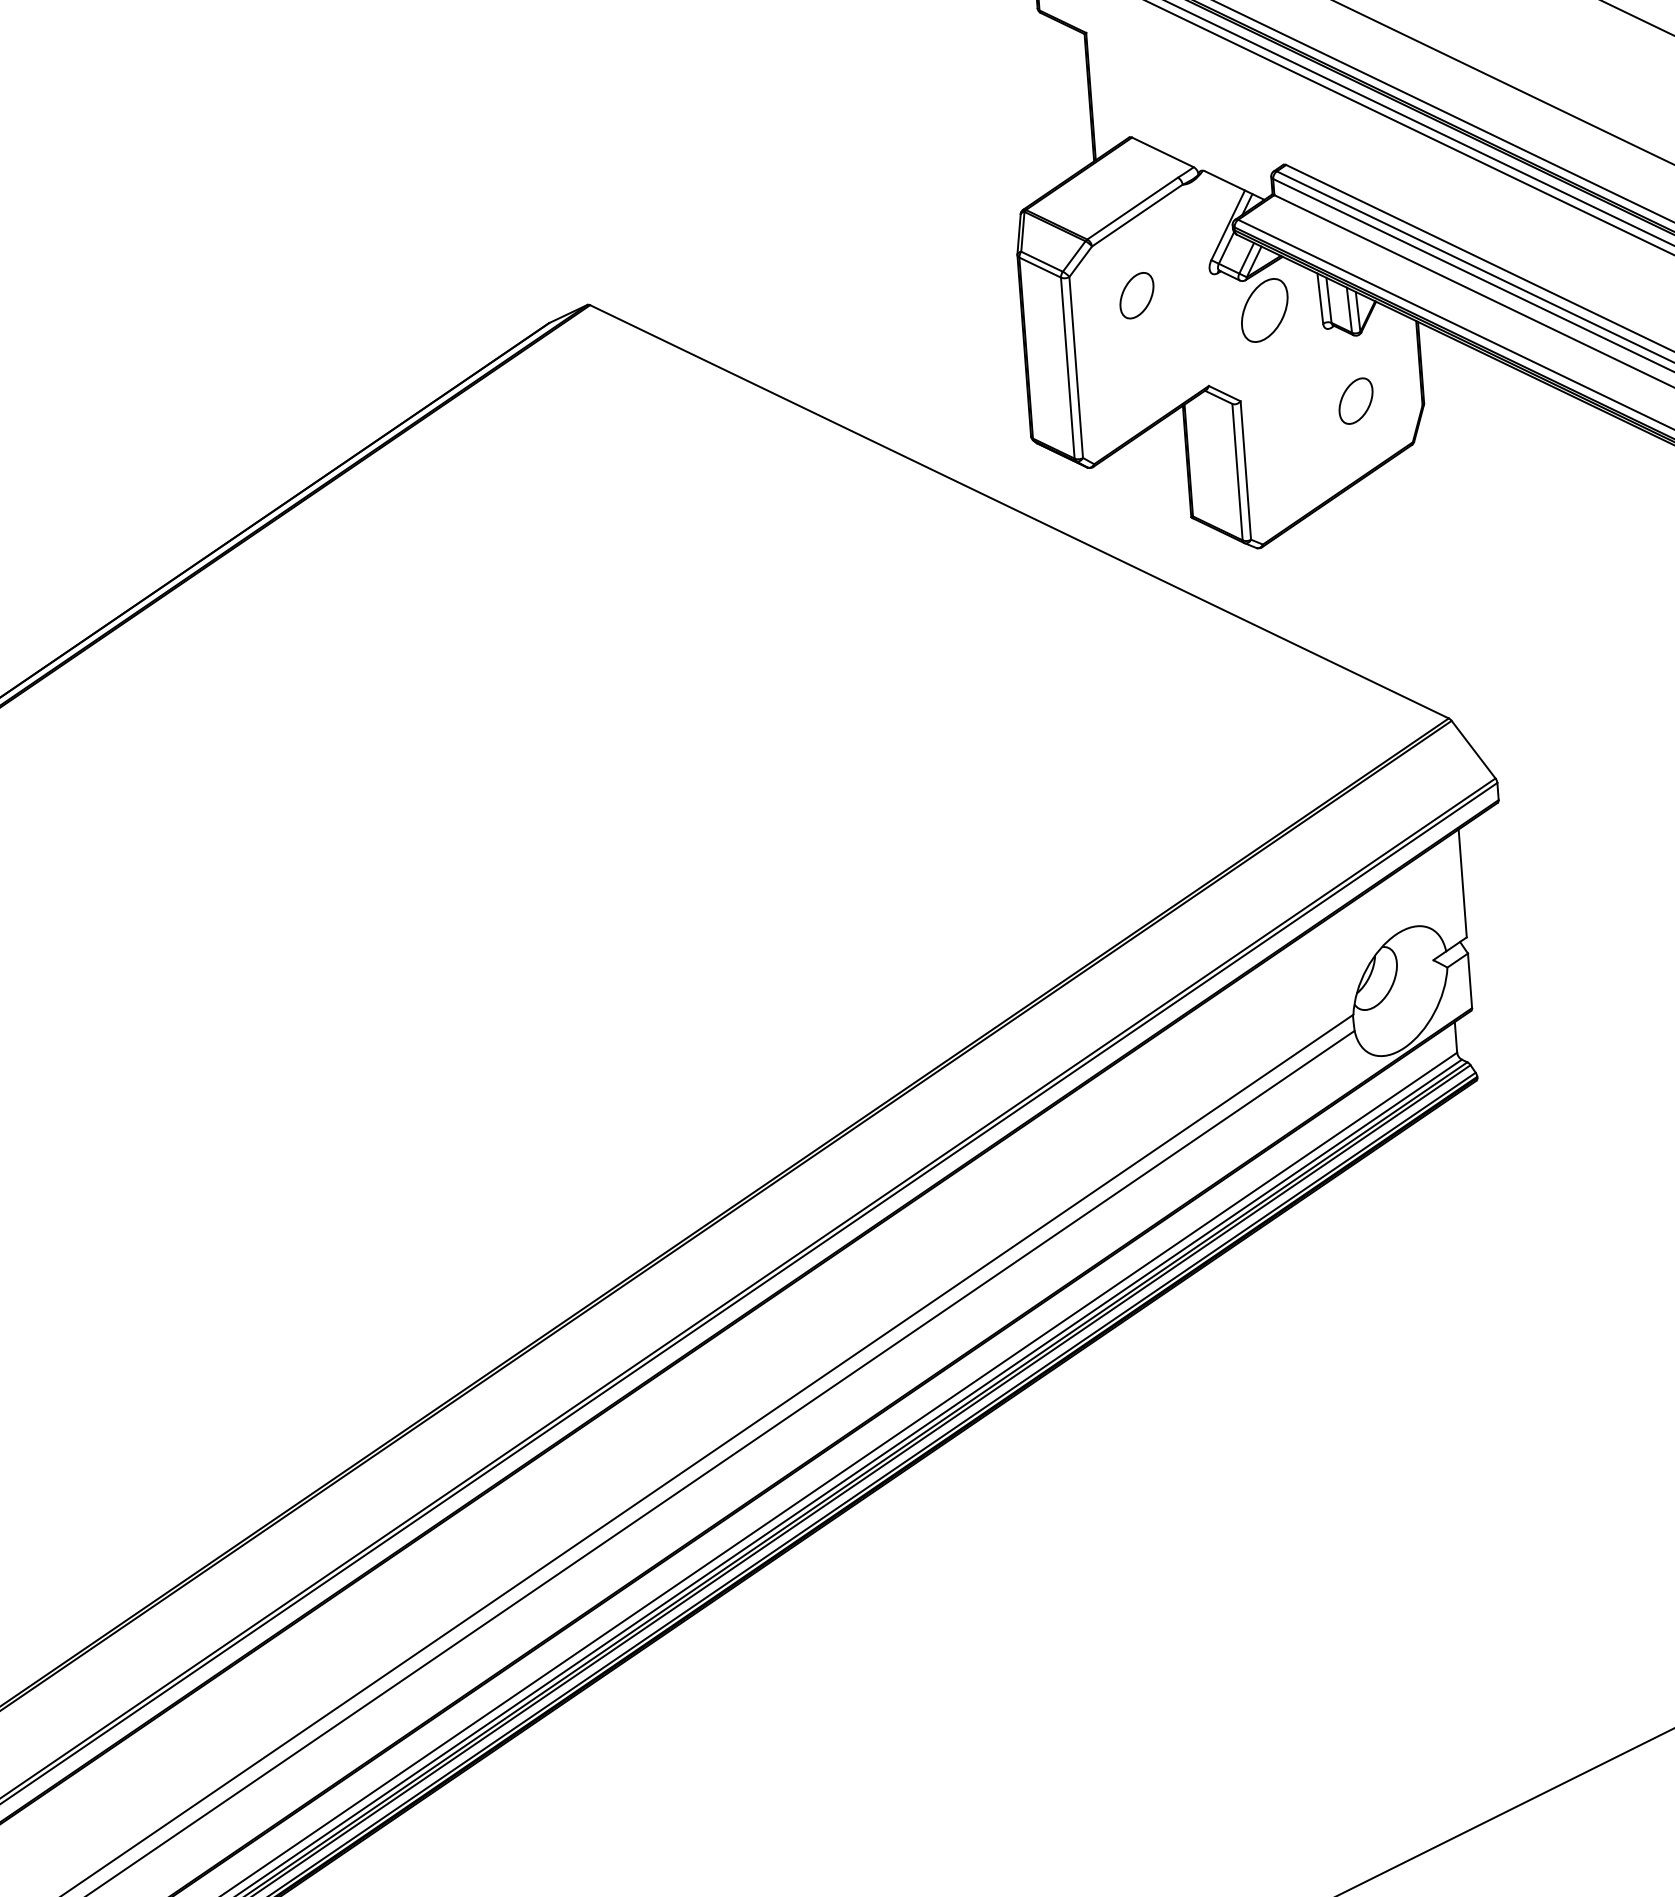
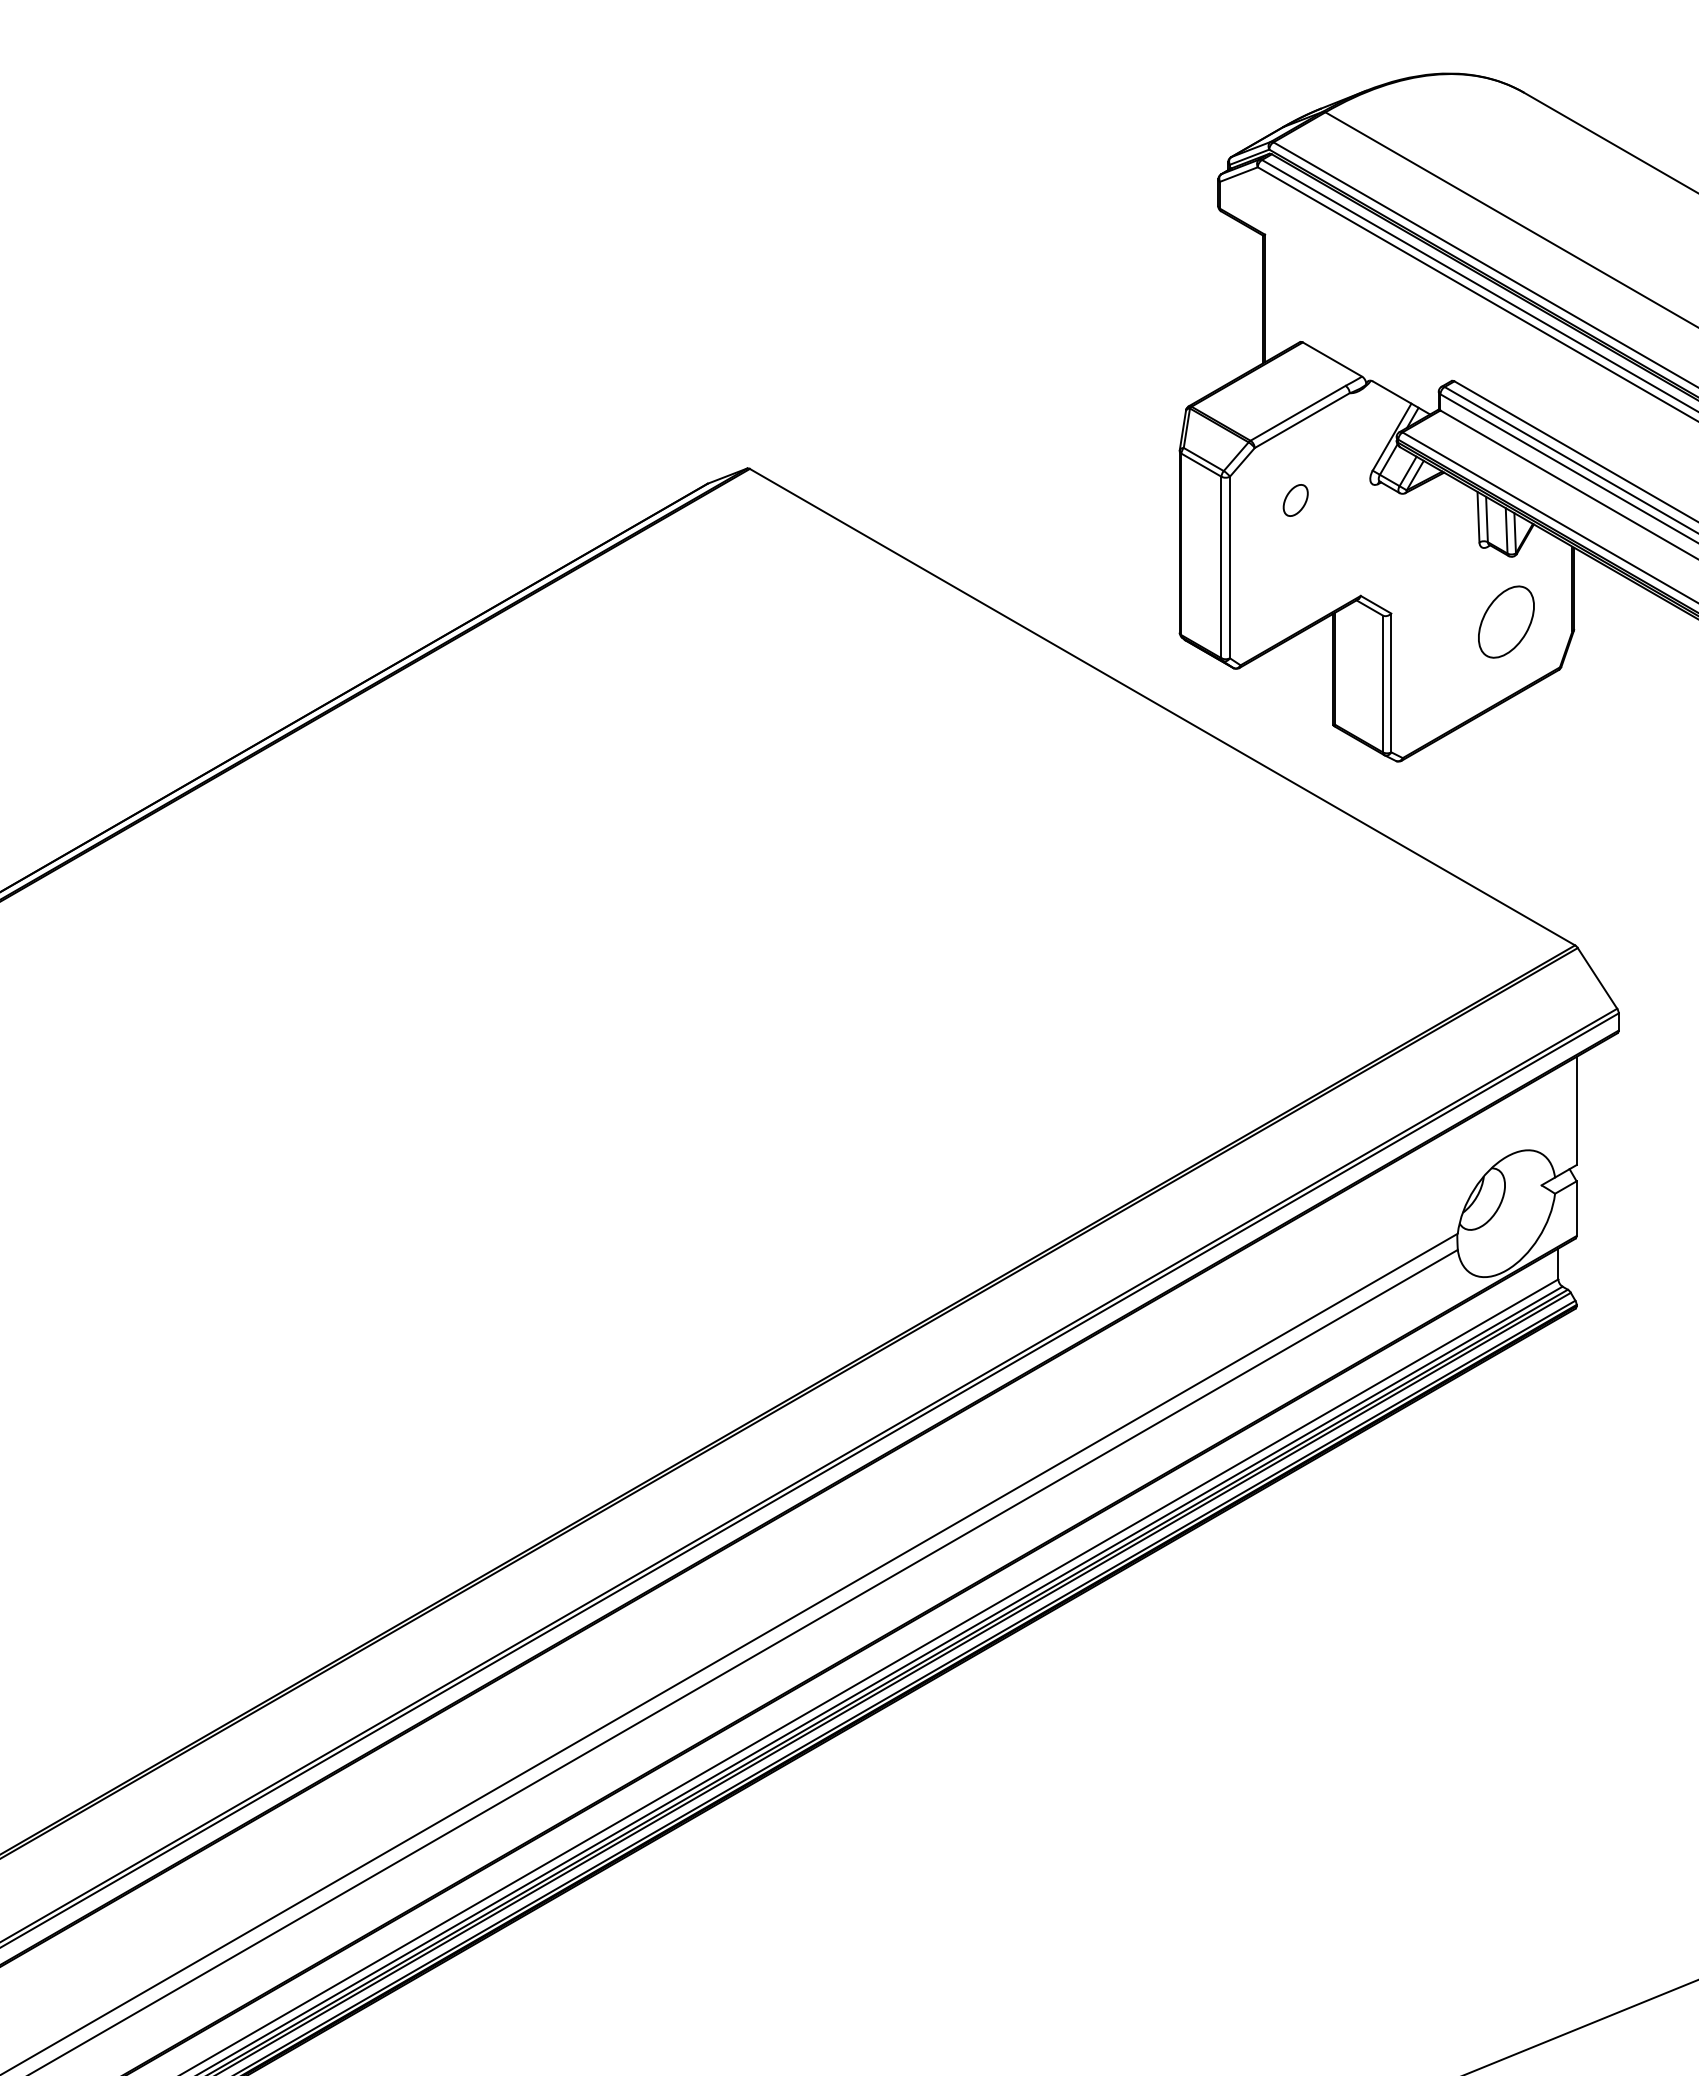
part: (1136, 295) -> (1295, 500), size x0.7
part: (1264, 310) -> (1421, 524), removed
part: (1356, 400) -> (1506, 621), size x1.6

